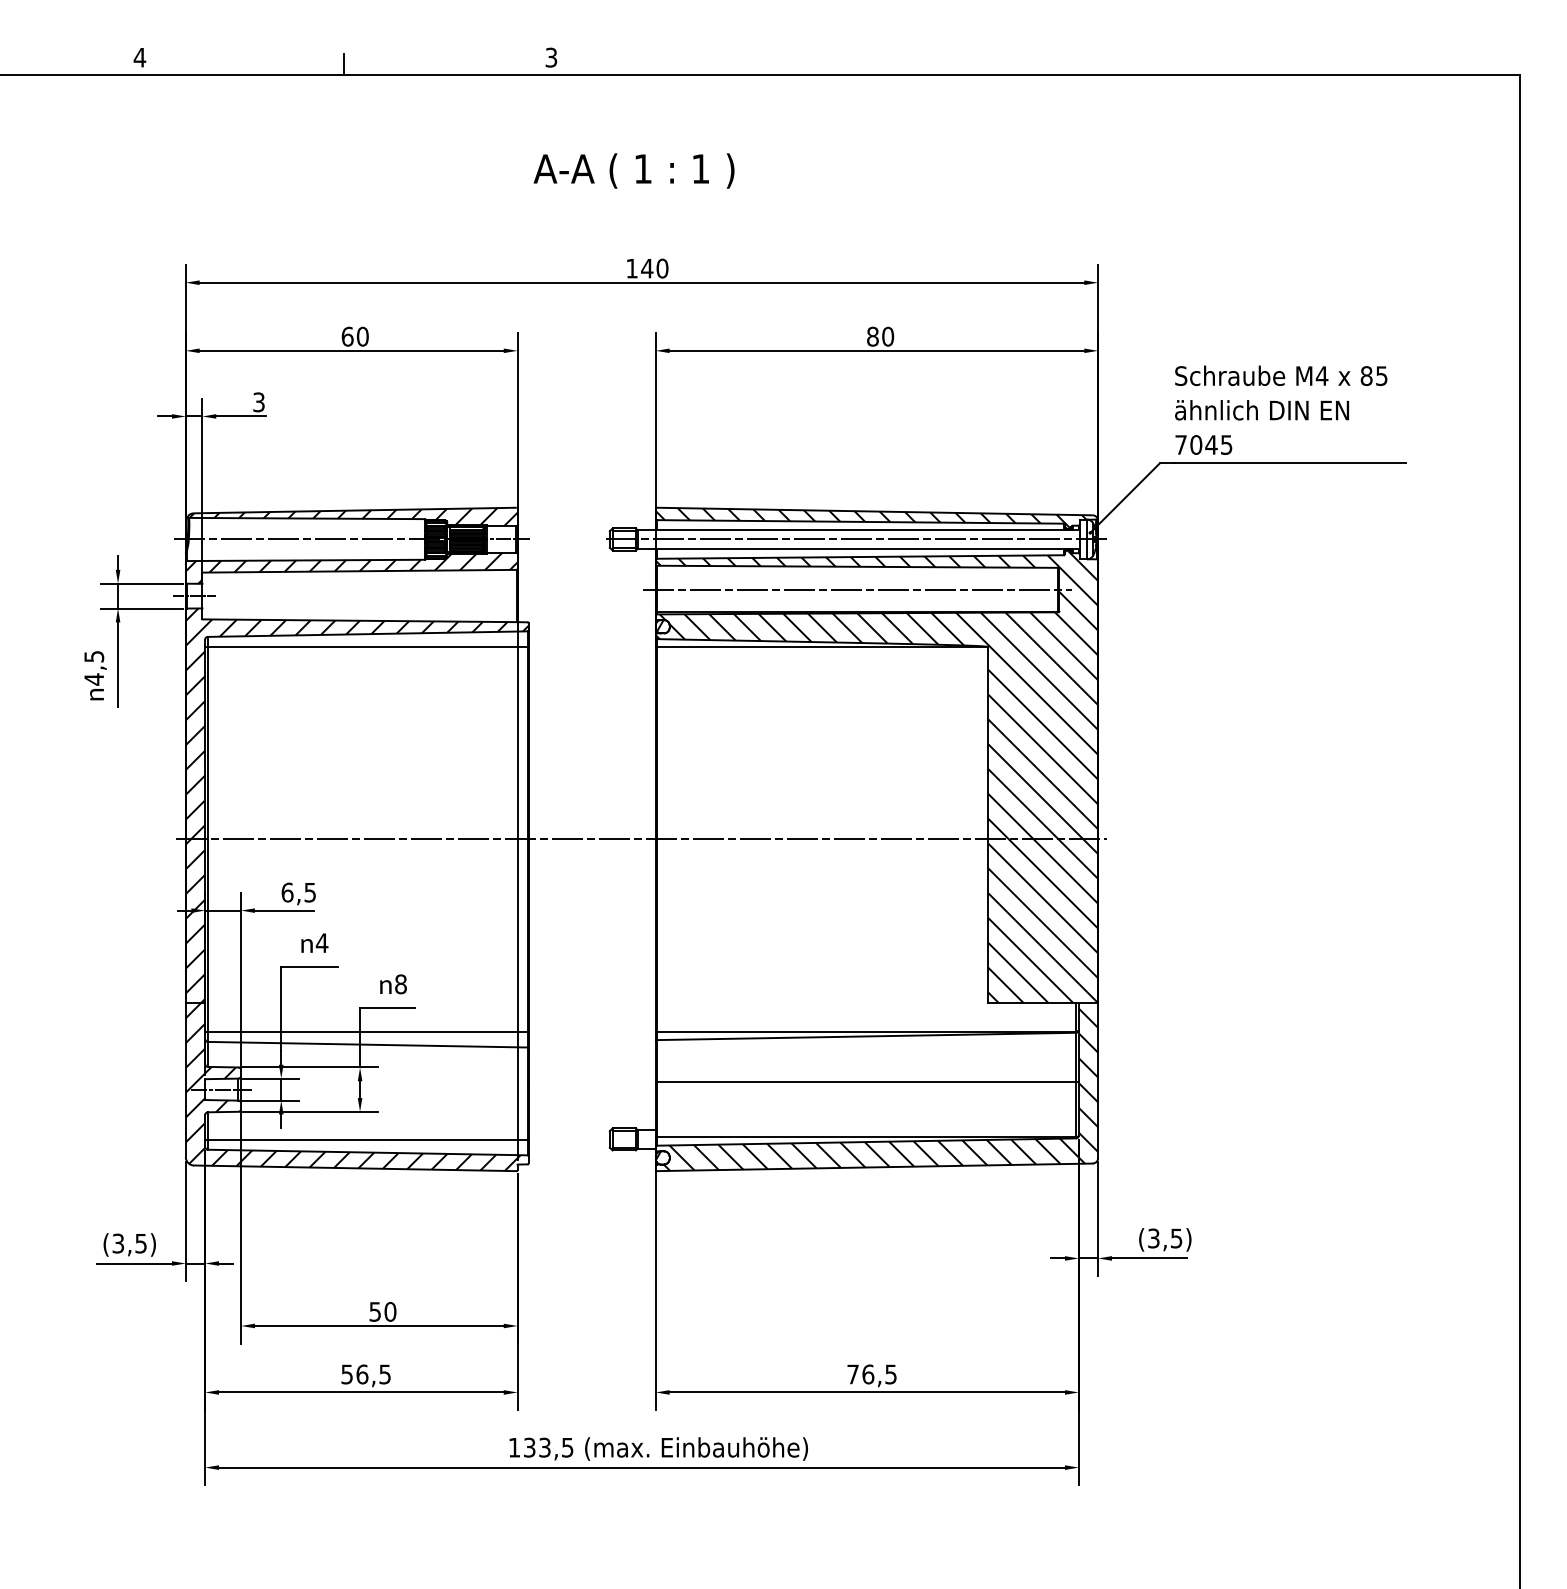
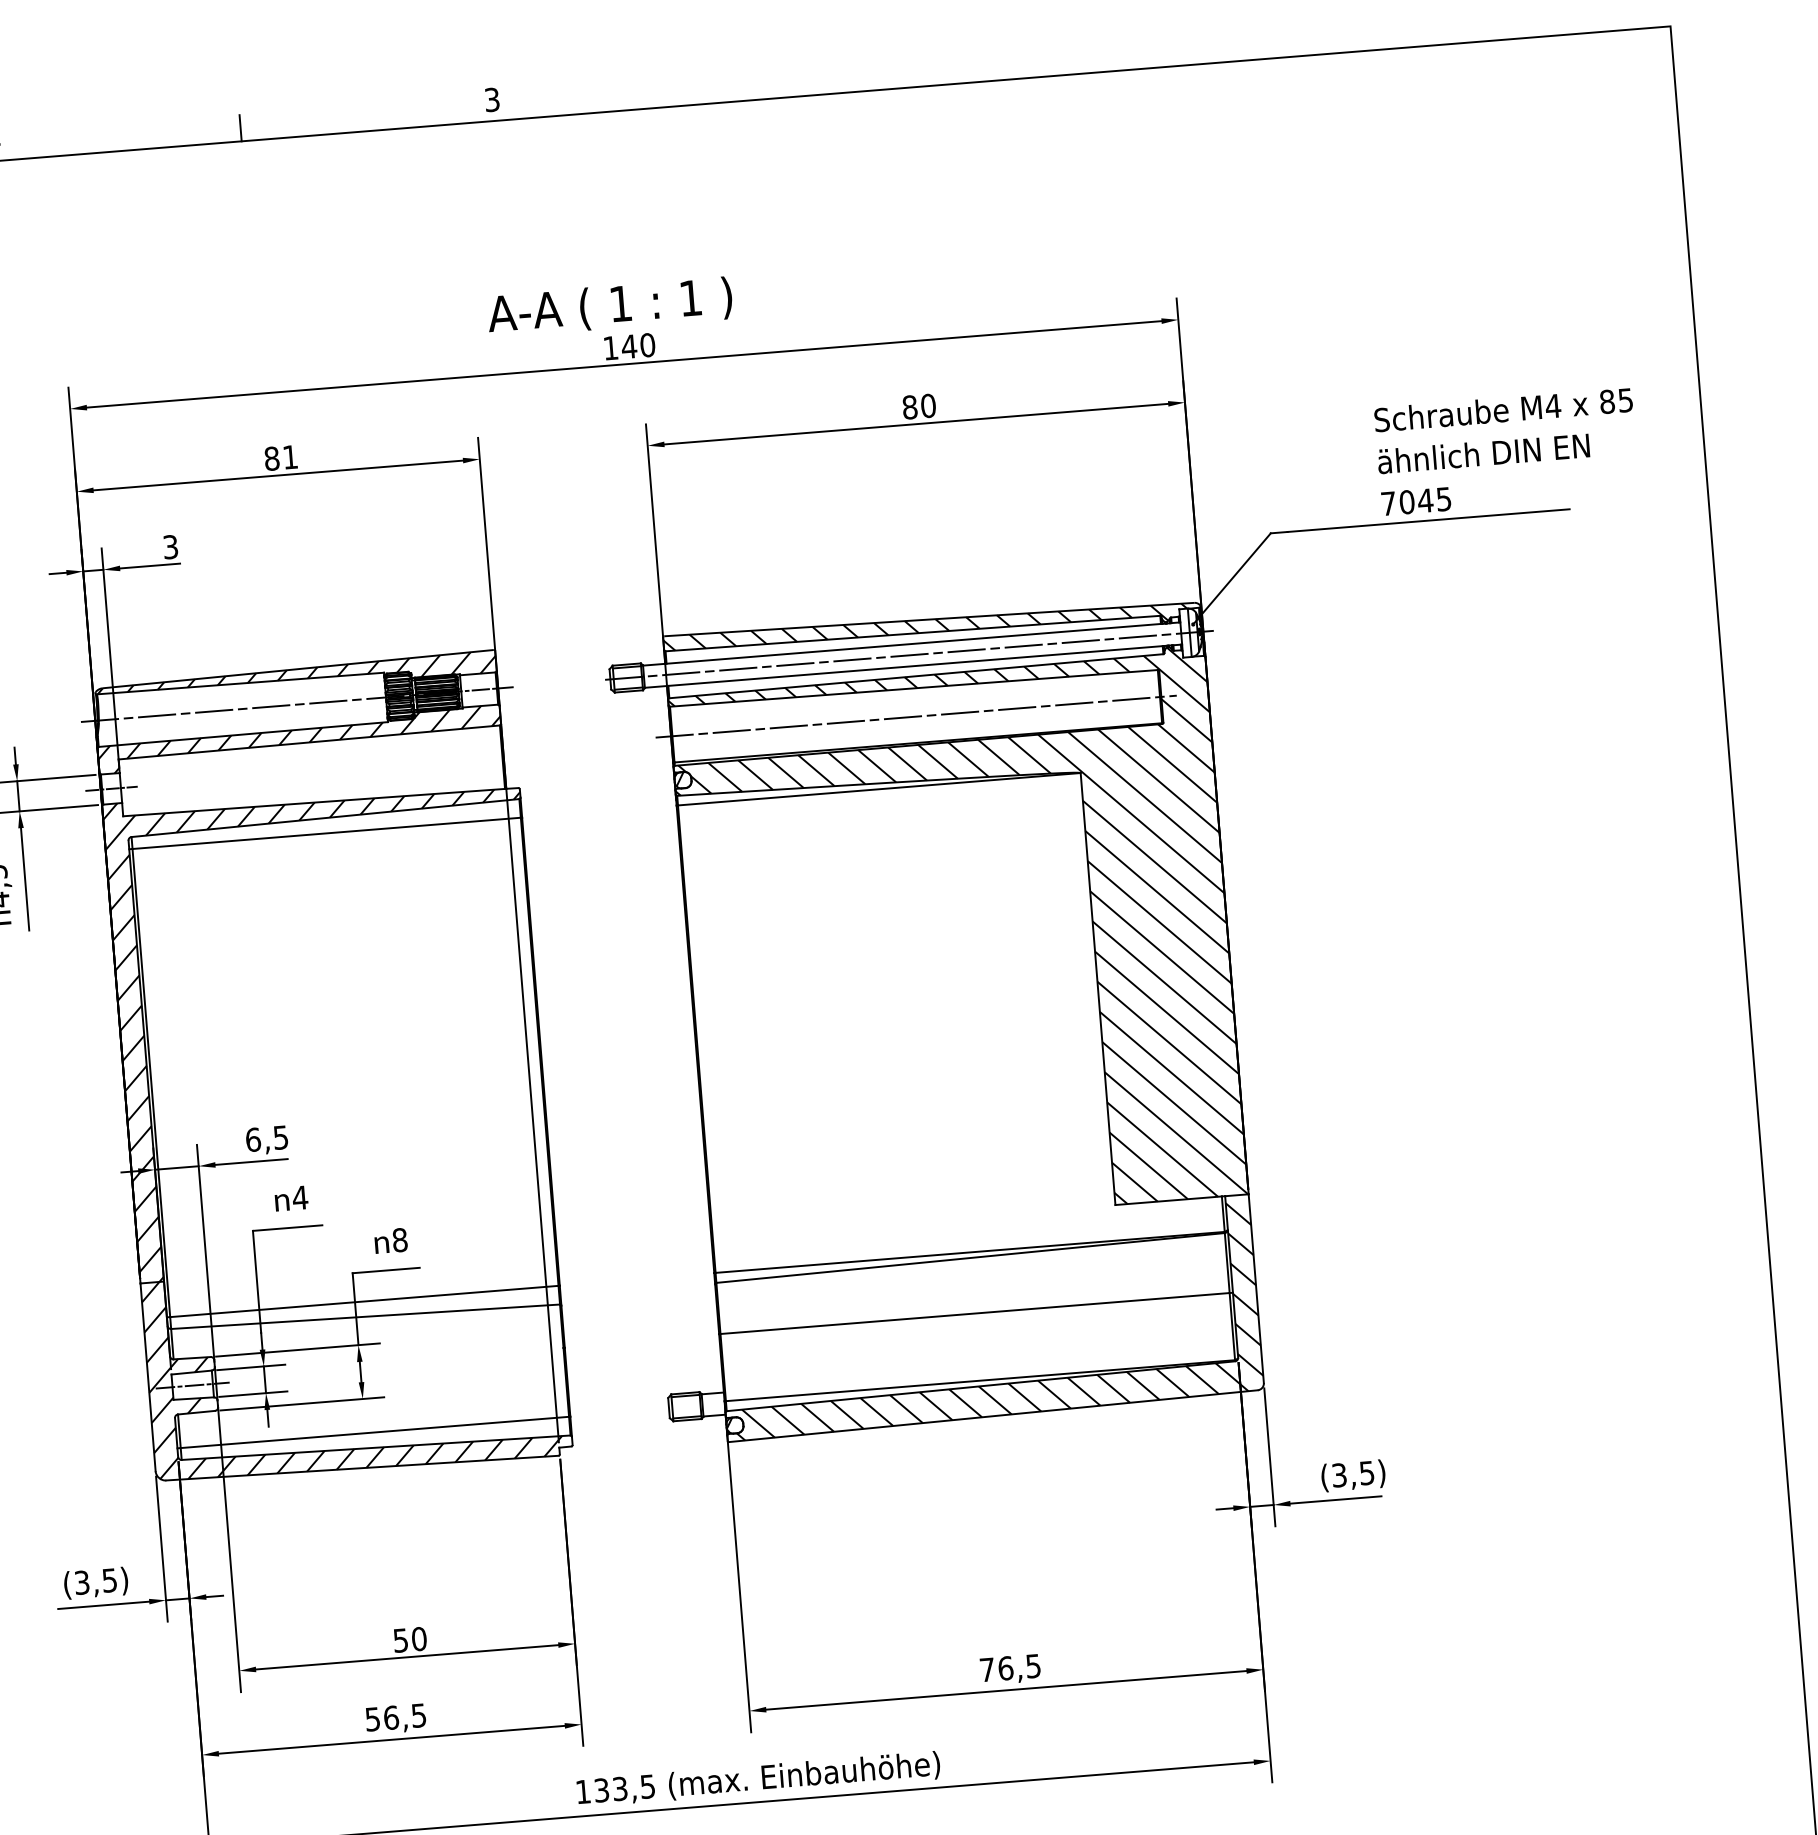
text: (633, 170) -> (609, 306), moved
text: (354, 336) -> (280, 457), 60 -> 81
text: (1281, 409) -> (1507, 450), moved
line: (640, 839) -> (676, 1040), removed

